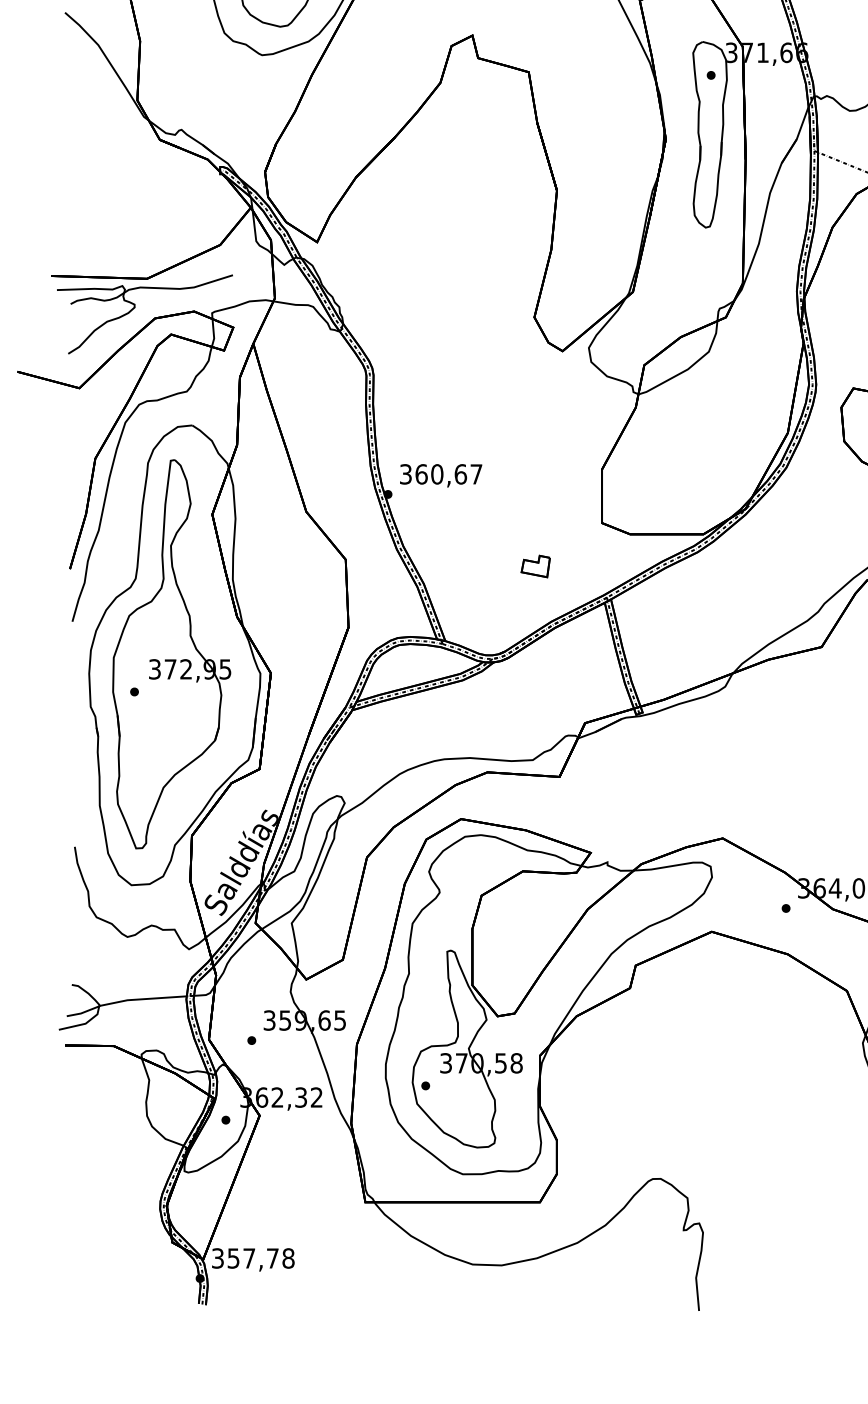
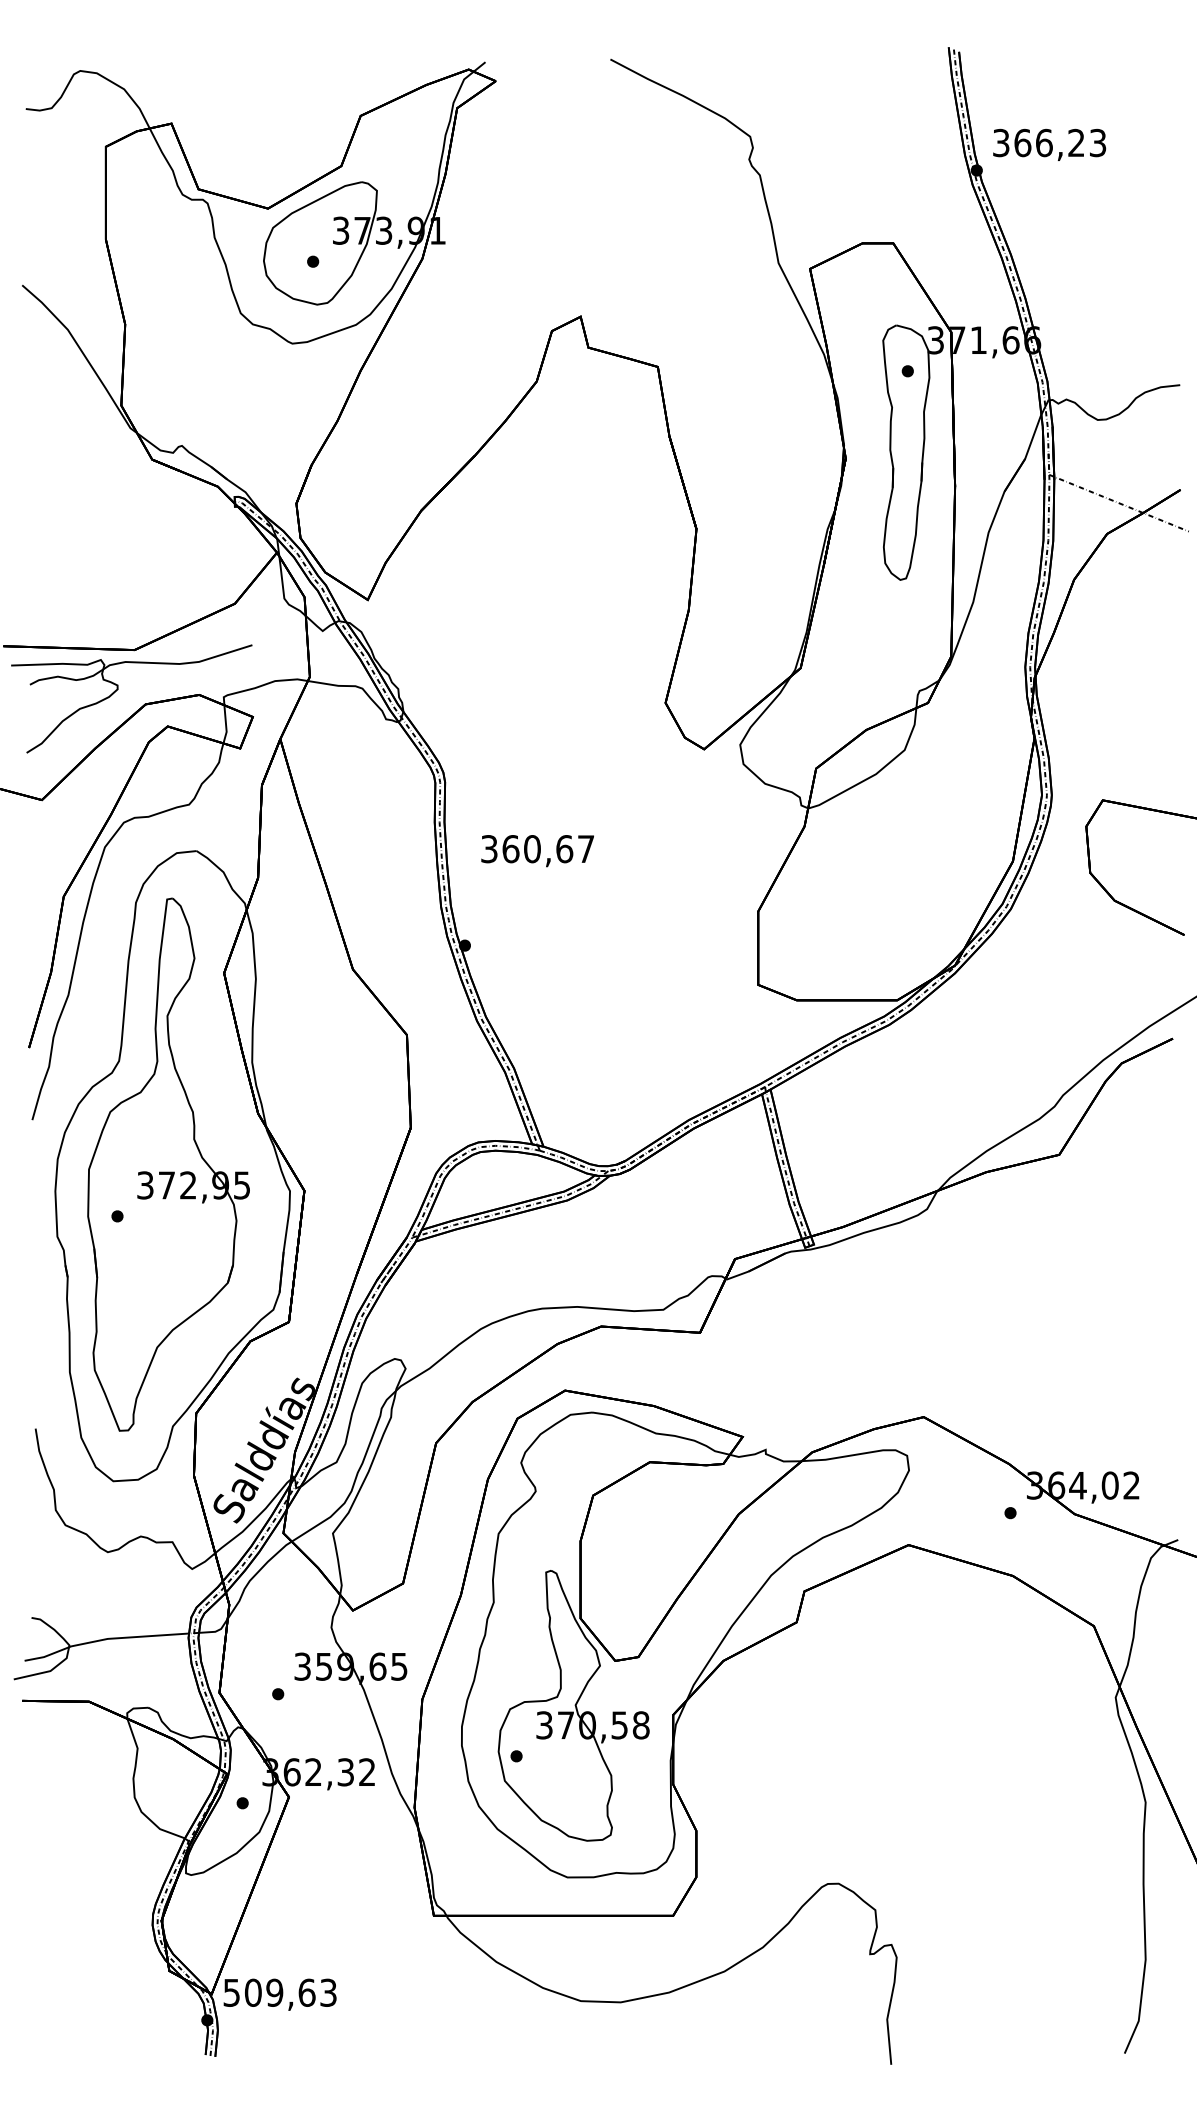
text: (440, 476) -> (537, 851), moved
part: (535, 566) -> (667, 1044), removed
text: (253, 1258) -> (280, 1992), 357,78 -> 509,63

